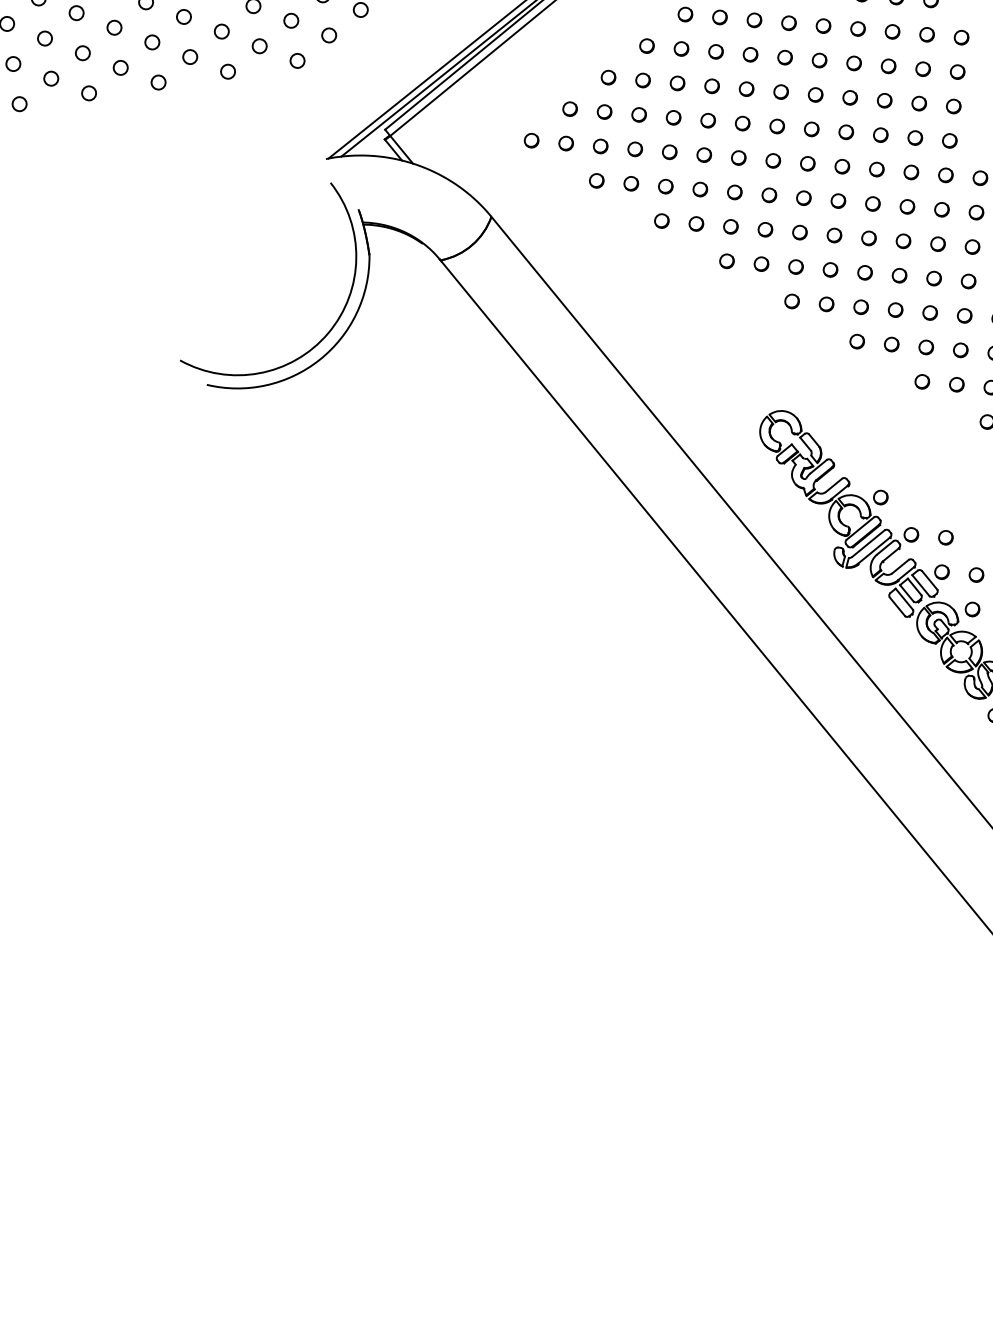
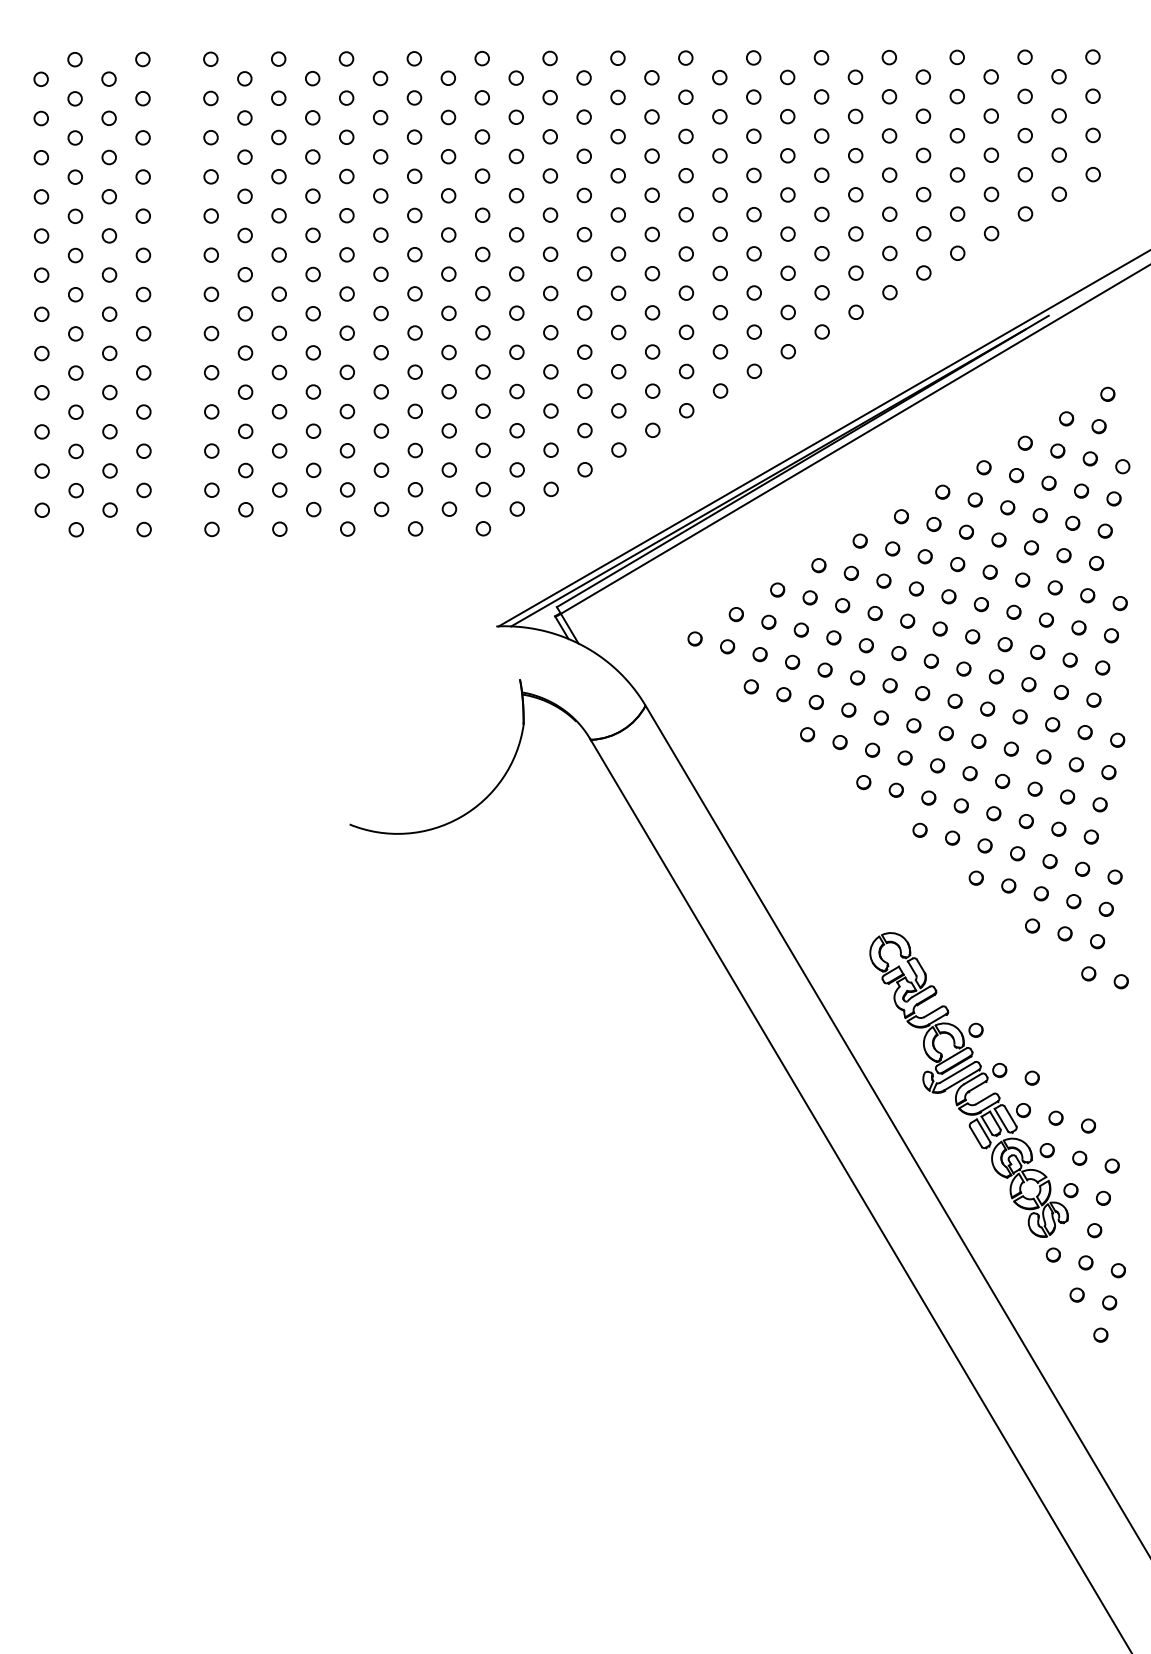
arc: (318, 341) -> (462, 799), removed

